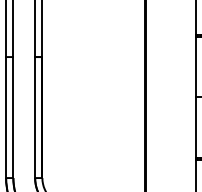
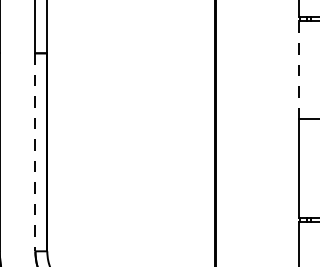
line: (195, 66) -> (297, 68), solid -> dashed
line: (35, 118) -> (36, 153), solid -> dashed

